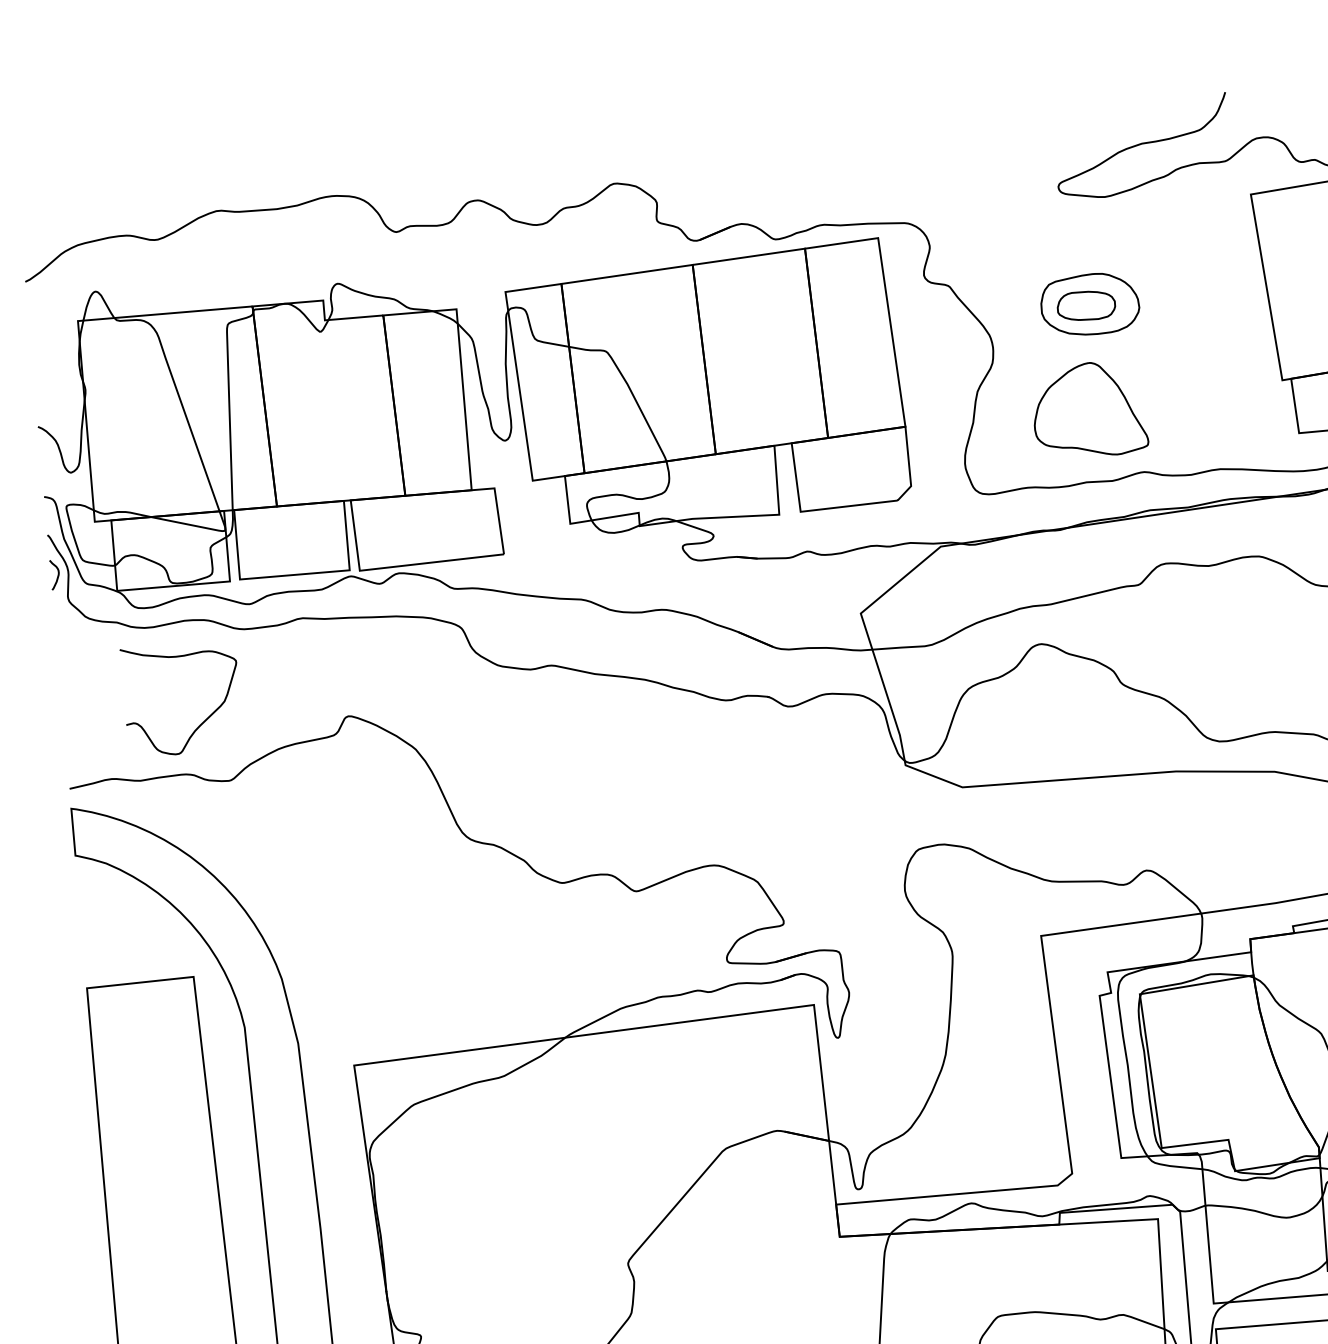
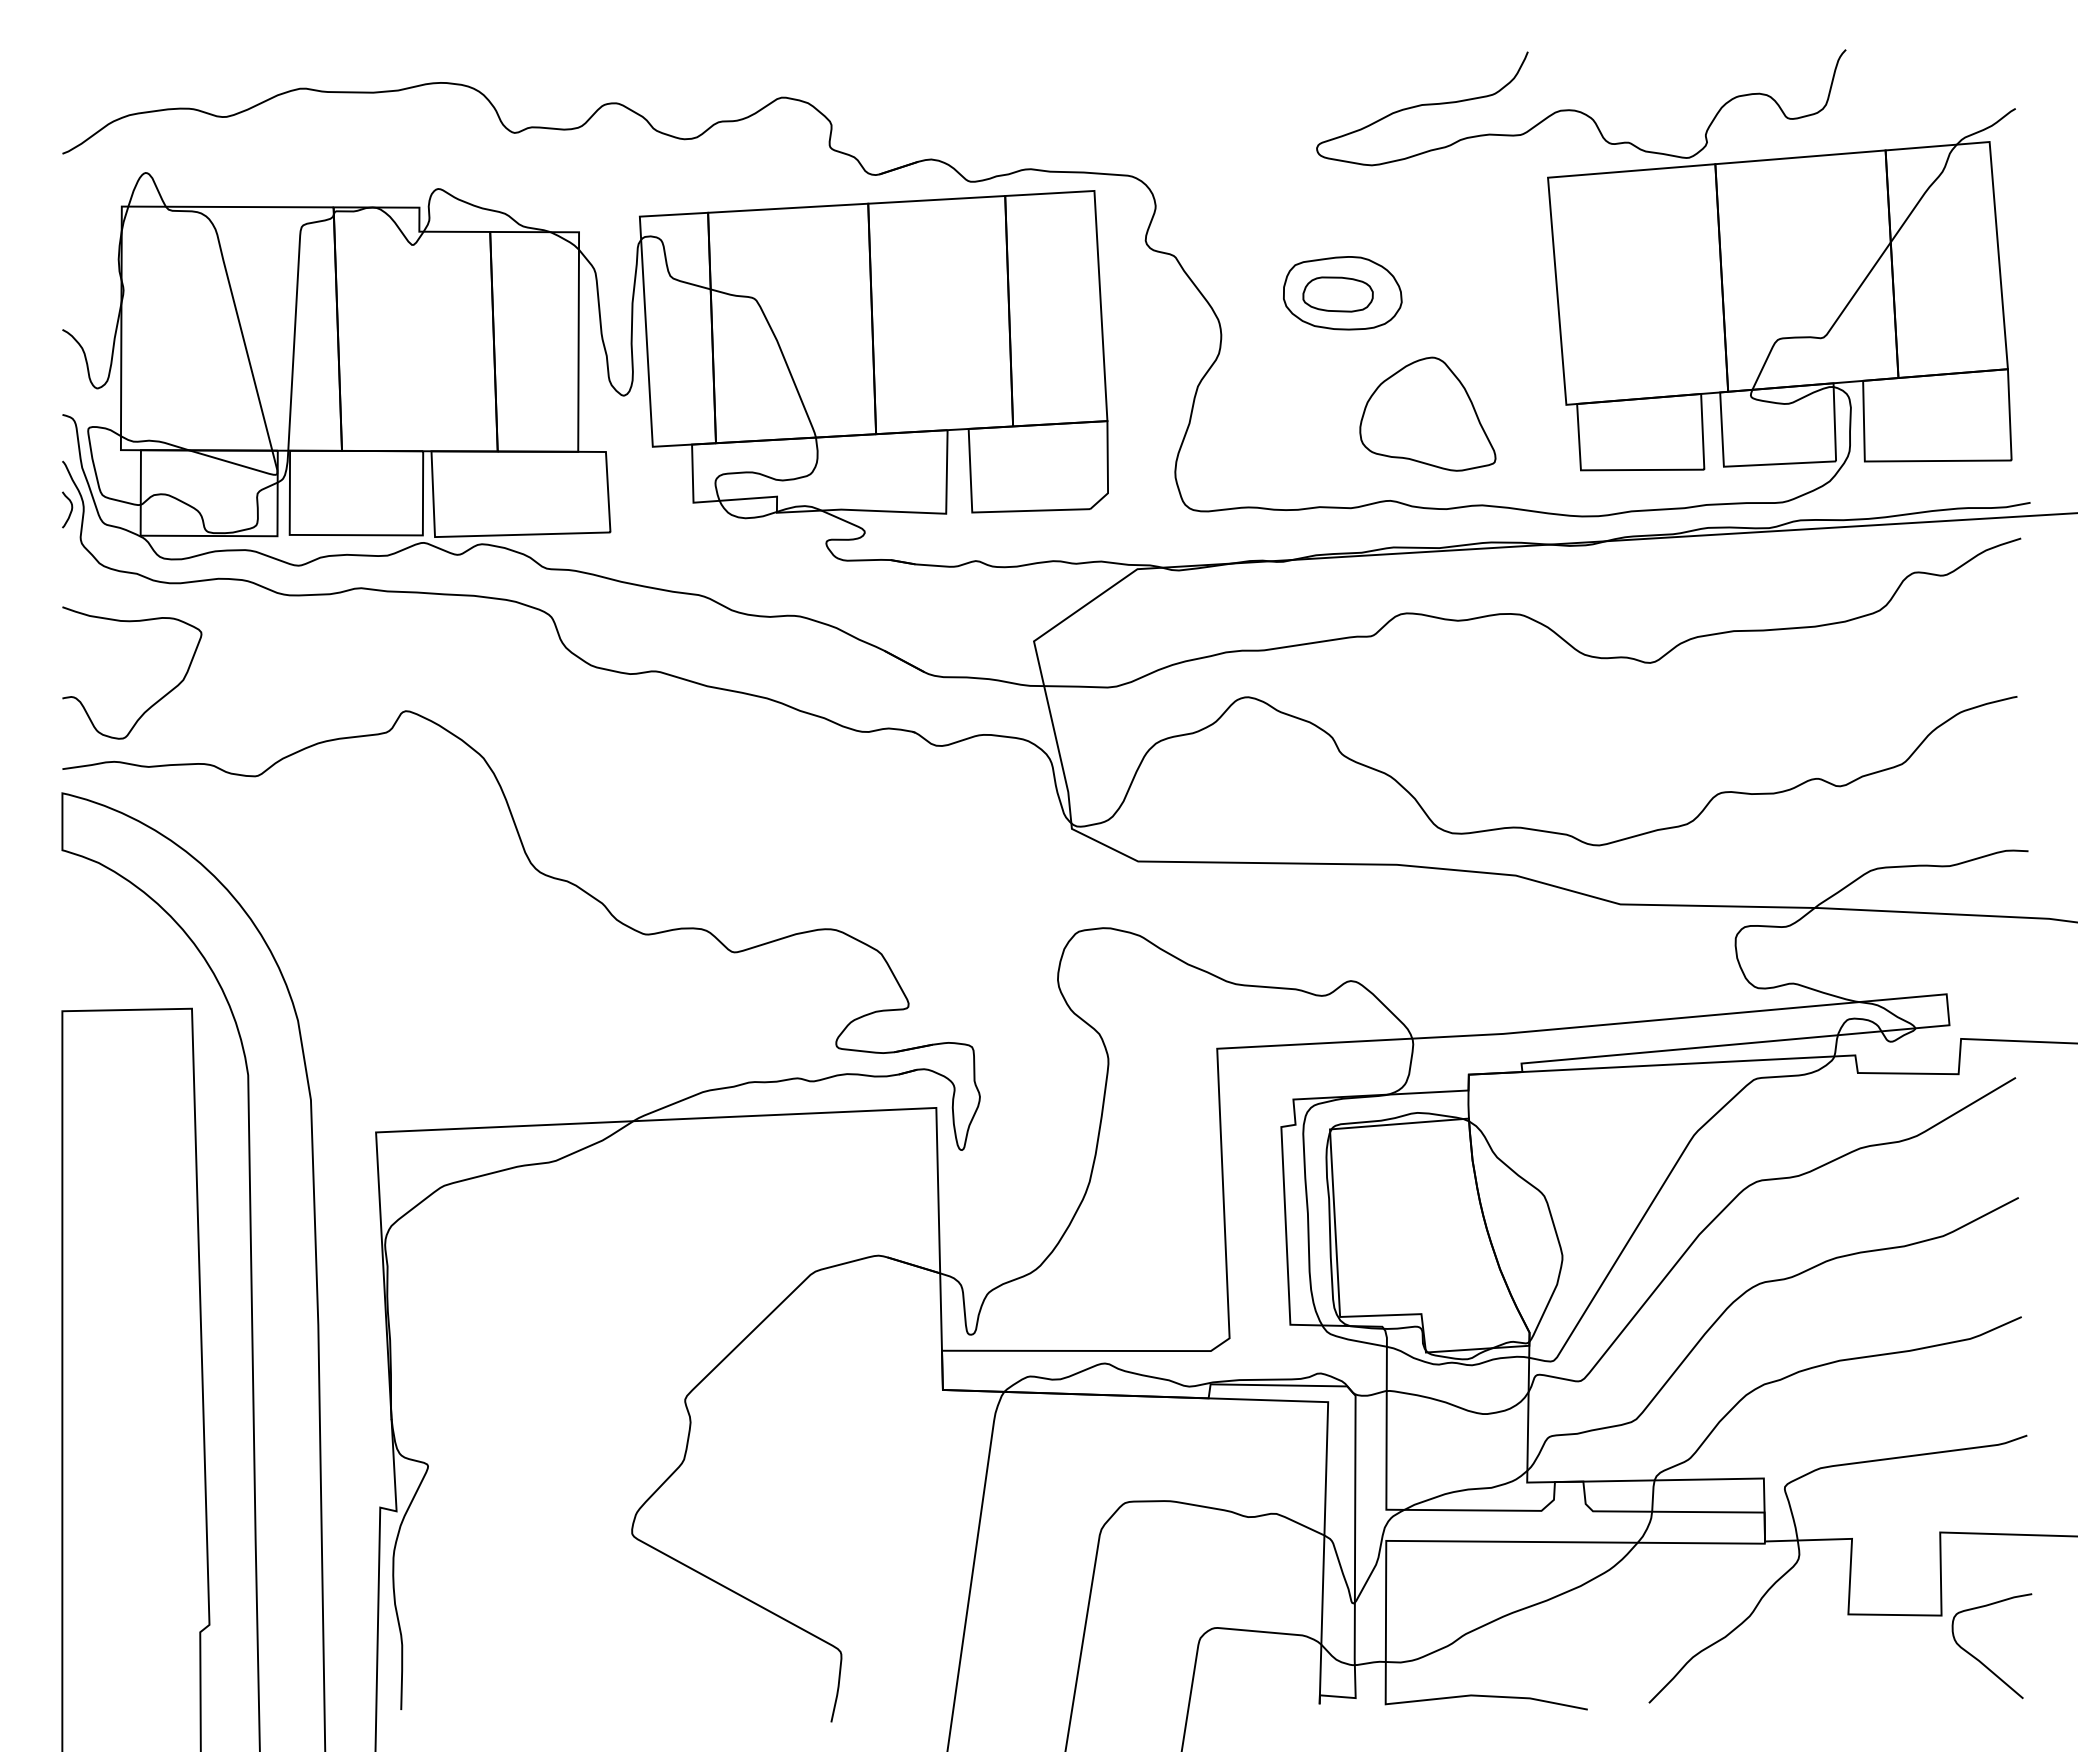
part: (1089, 409) -> (1427, 413), moved
curve: (201, 722) -> (153, 703), moved

